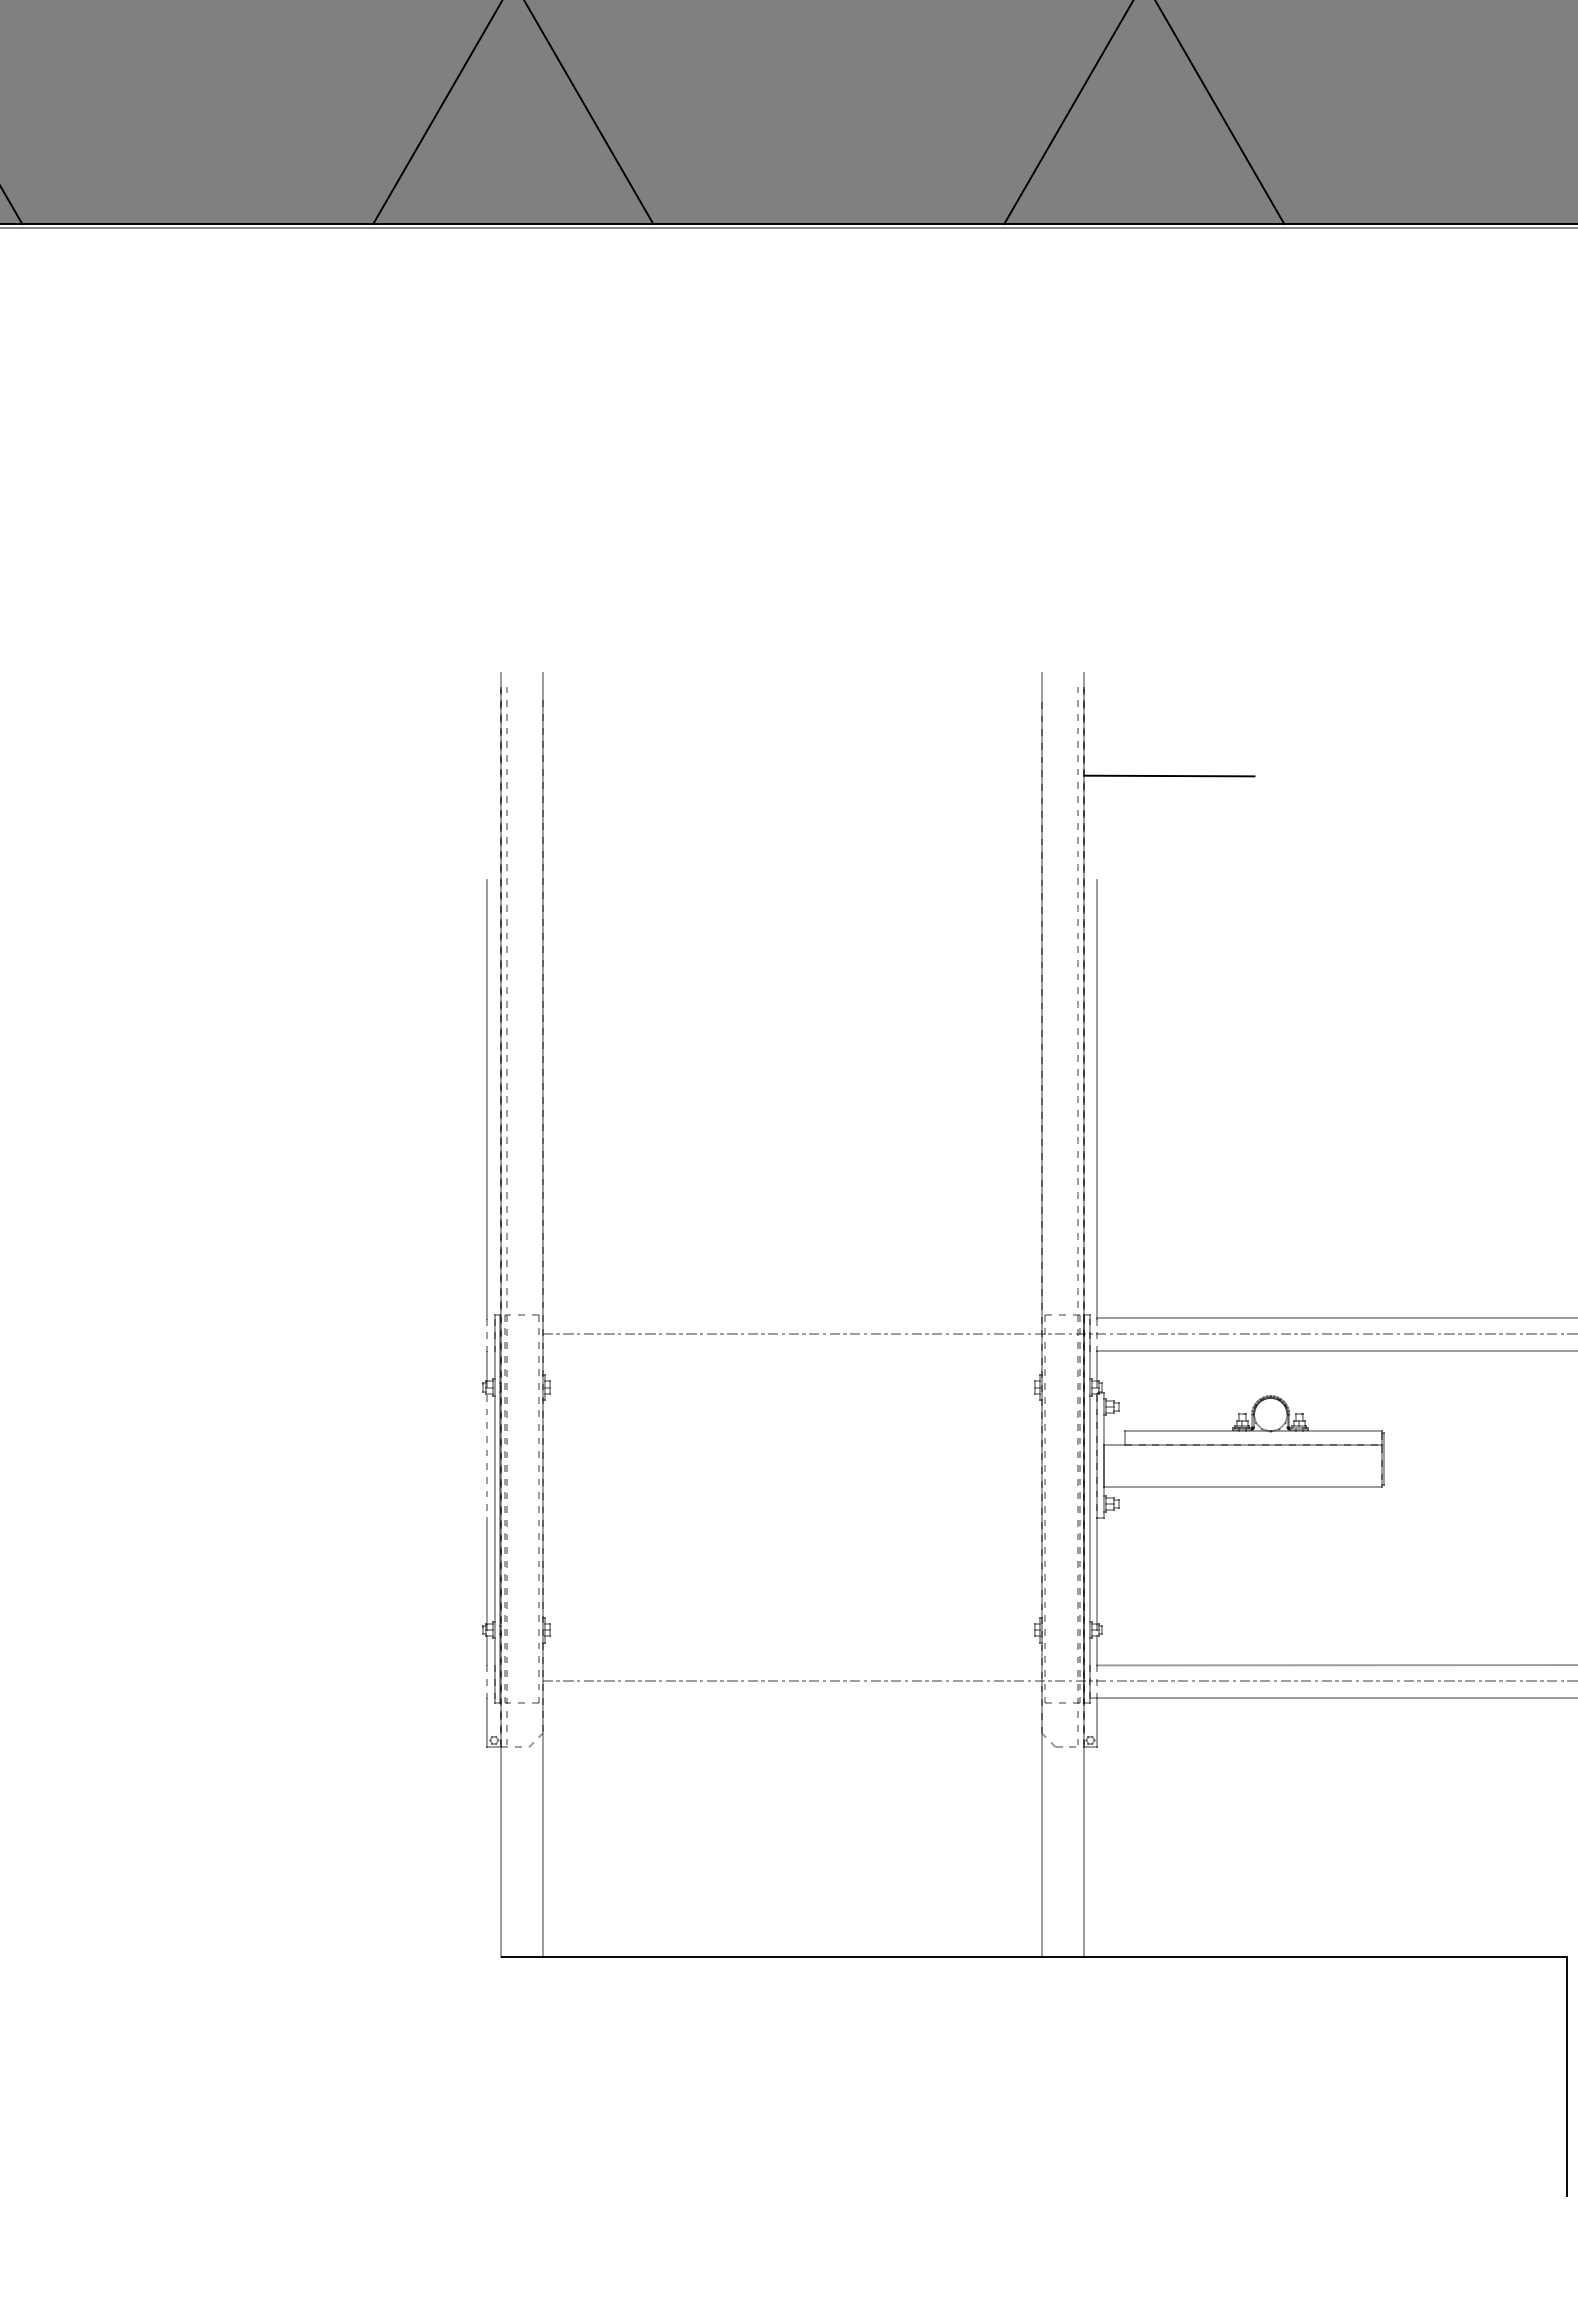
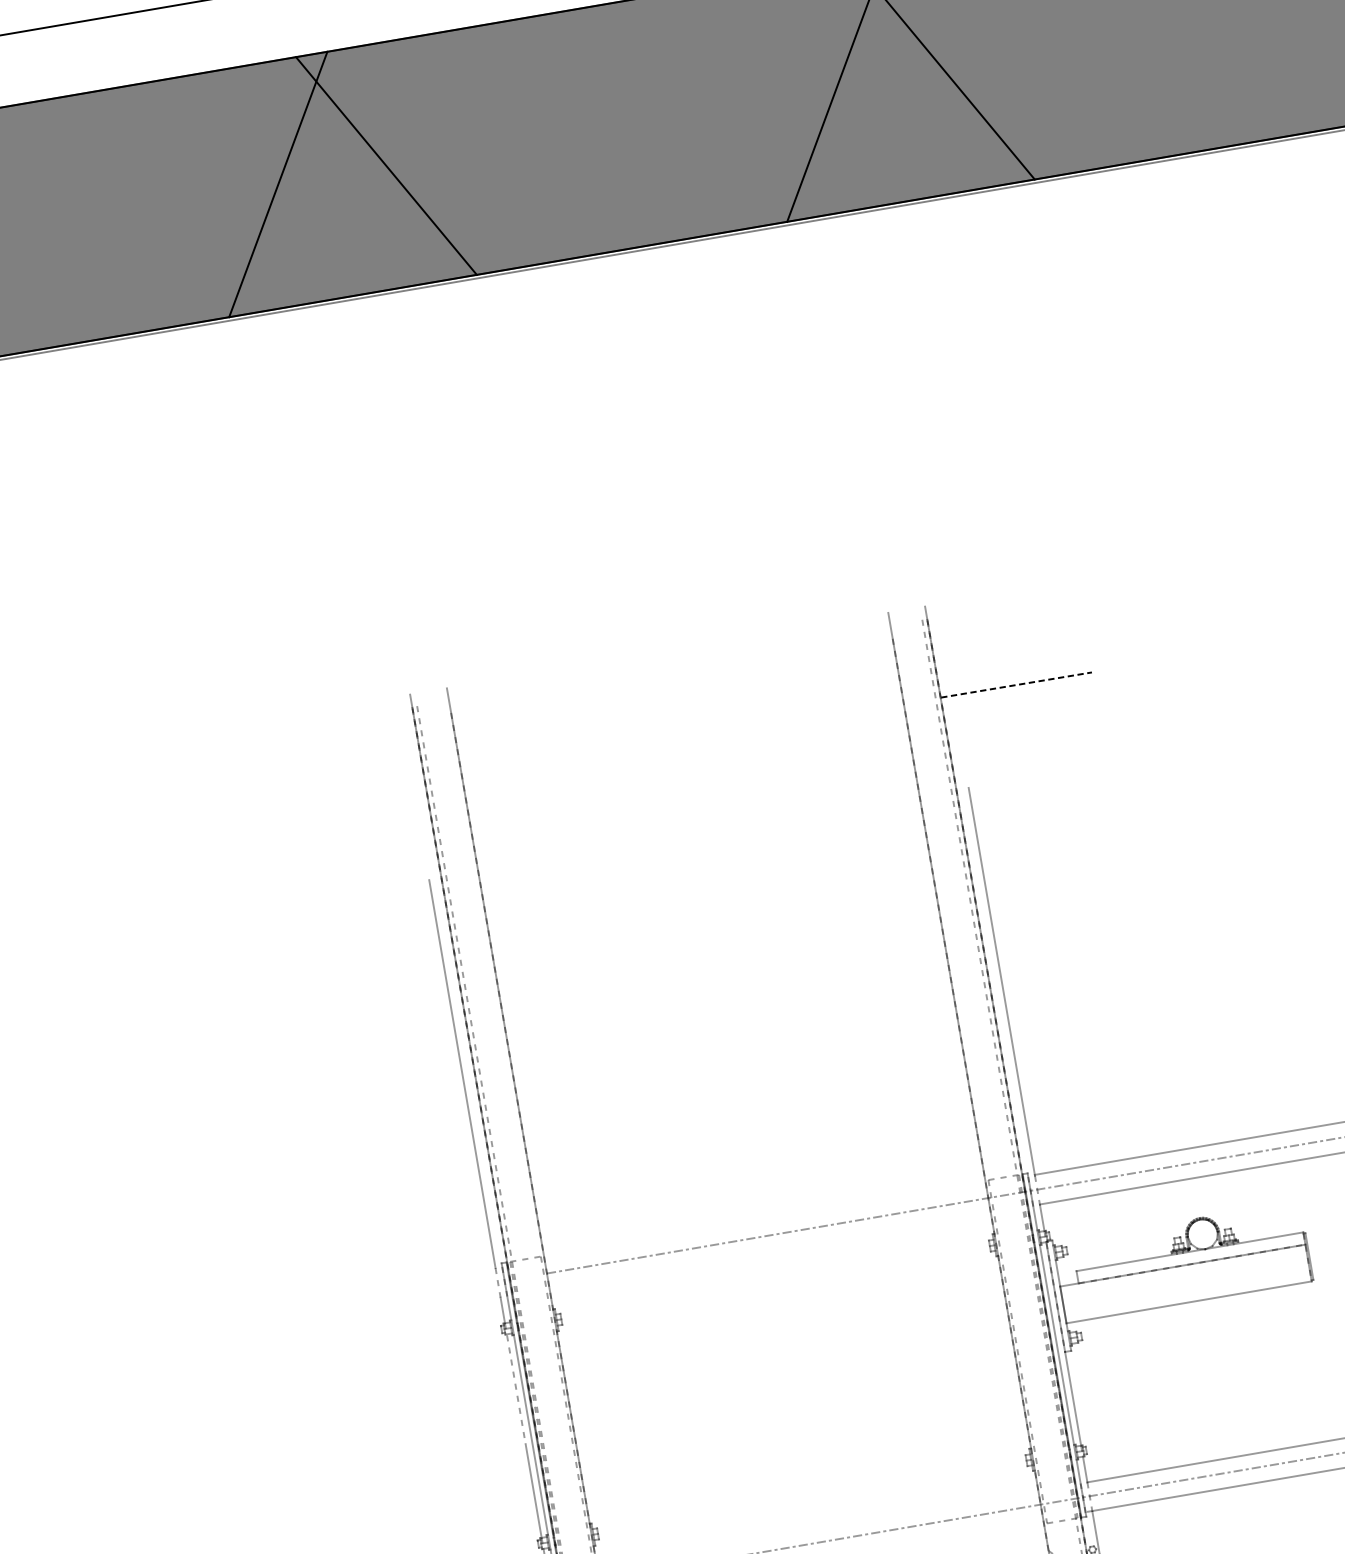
line: (1169, 776) -> (1016, 685), solid -> dashed

